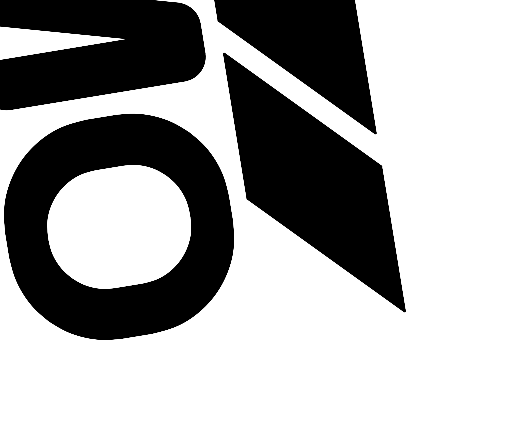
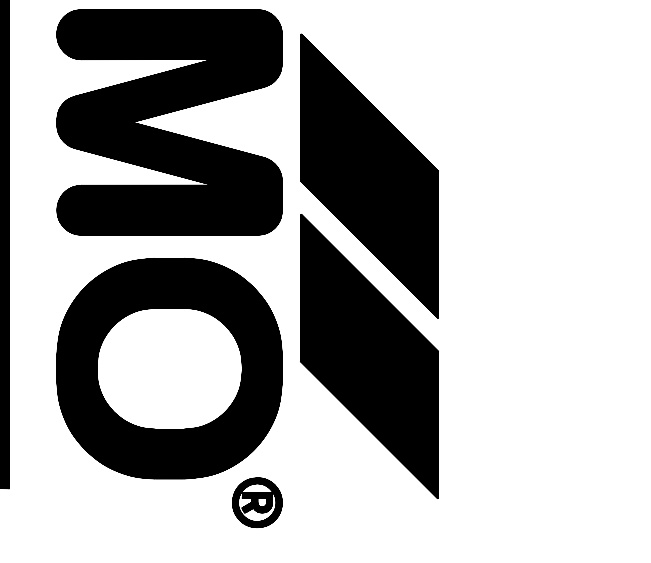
part: (227, 344) -> (257, 502), added

